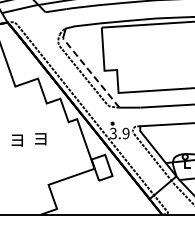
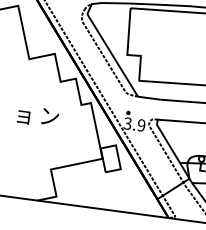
line: (91, 73) -> (112, 56), dashed -> solid
text: (41, 137) -> (50, 117), ョ -> ン

